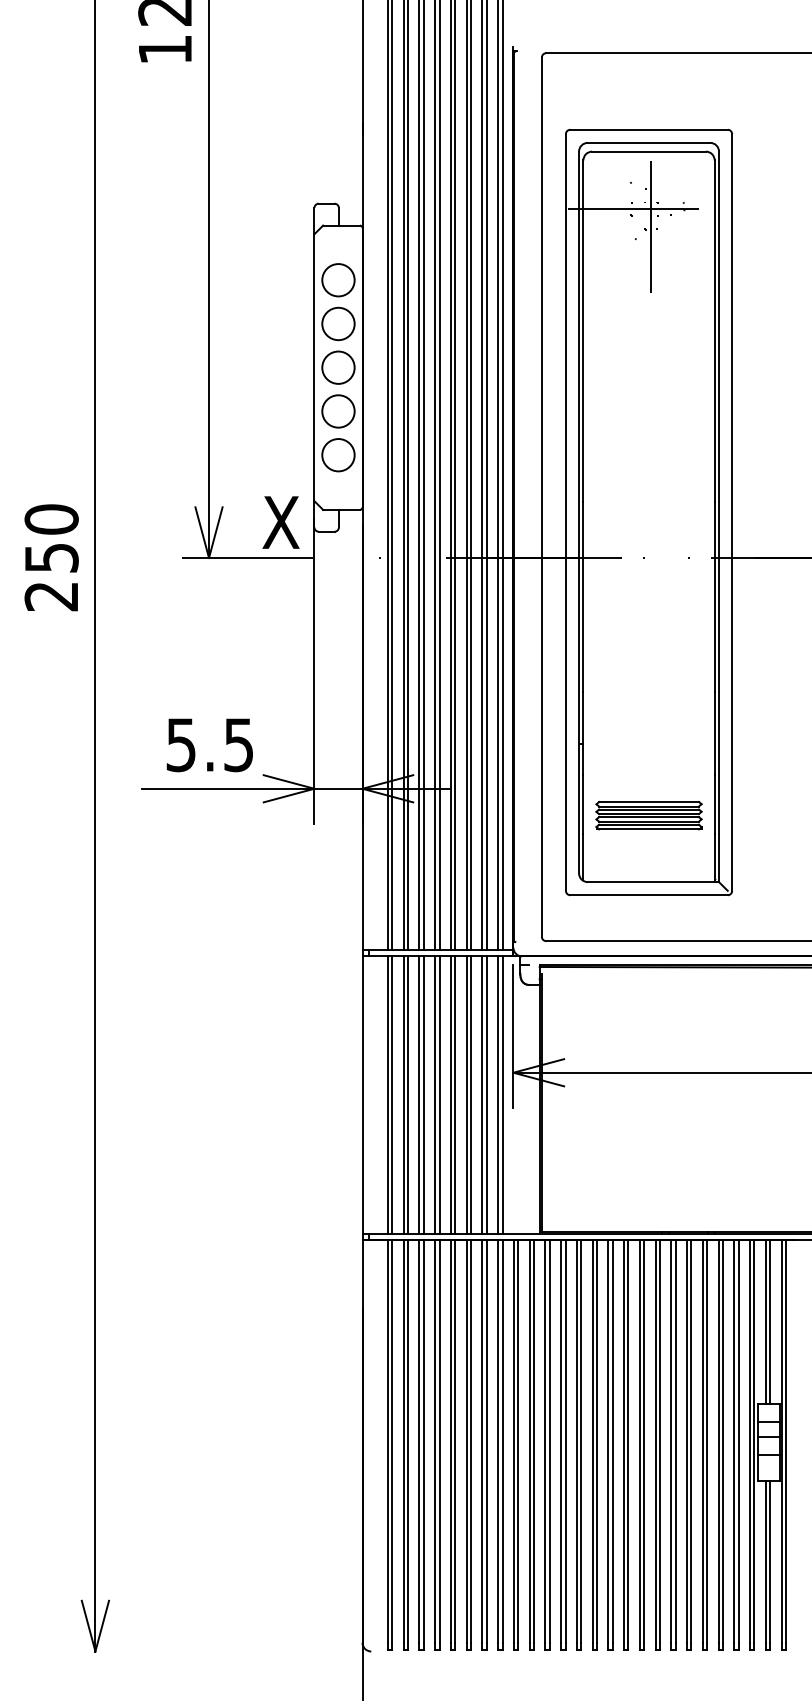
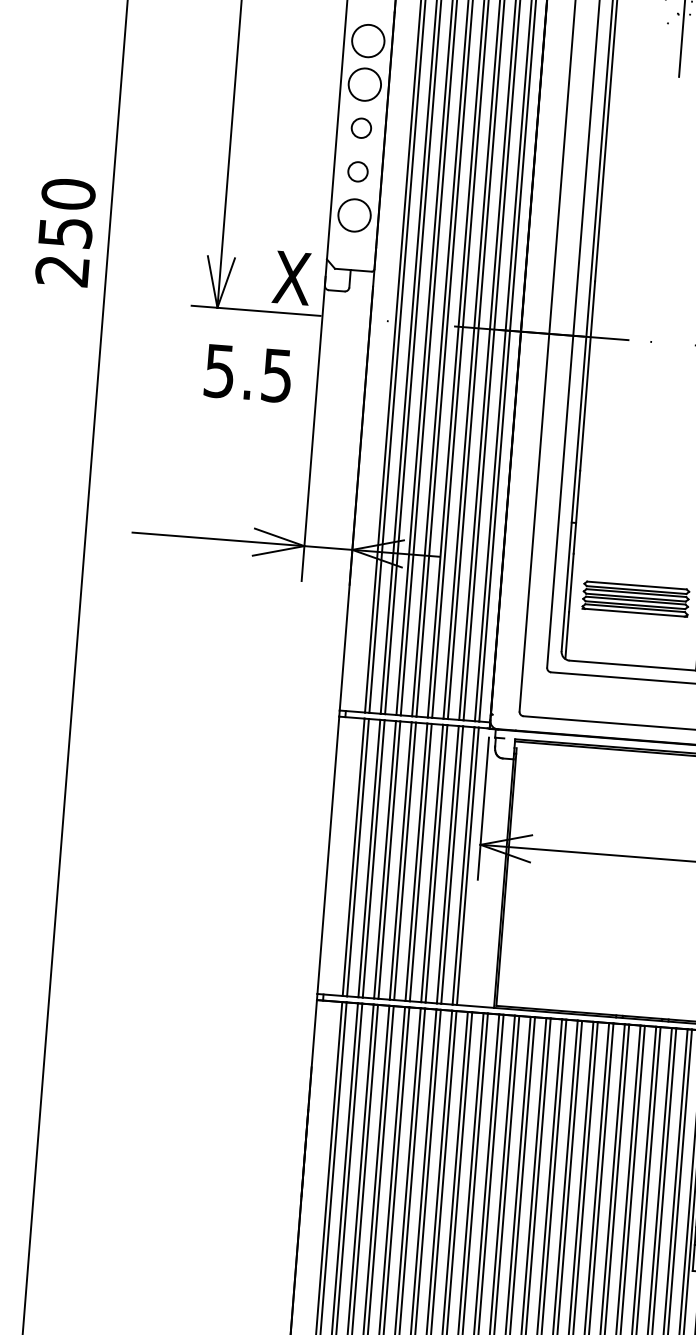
circle: (338, 367) -> (361, 128), size x0.6
circle: (338, 411) -> (358, 171), size x0.6
text: (51, 557) -> (65, 232), moved
text: (209, 745) -> (247, 373), moved

